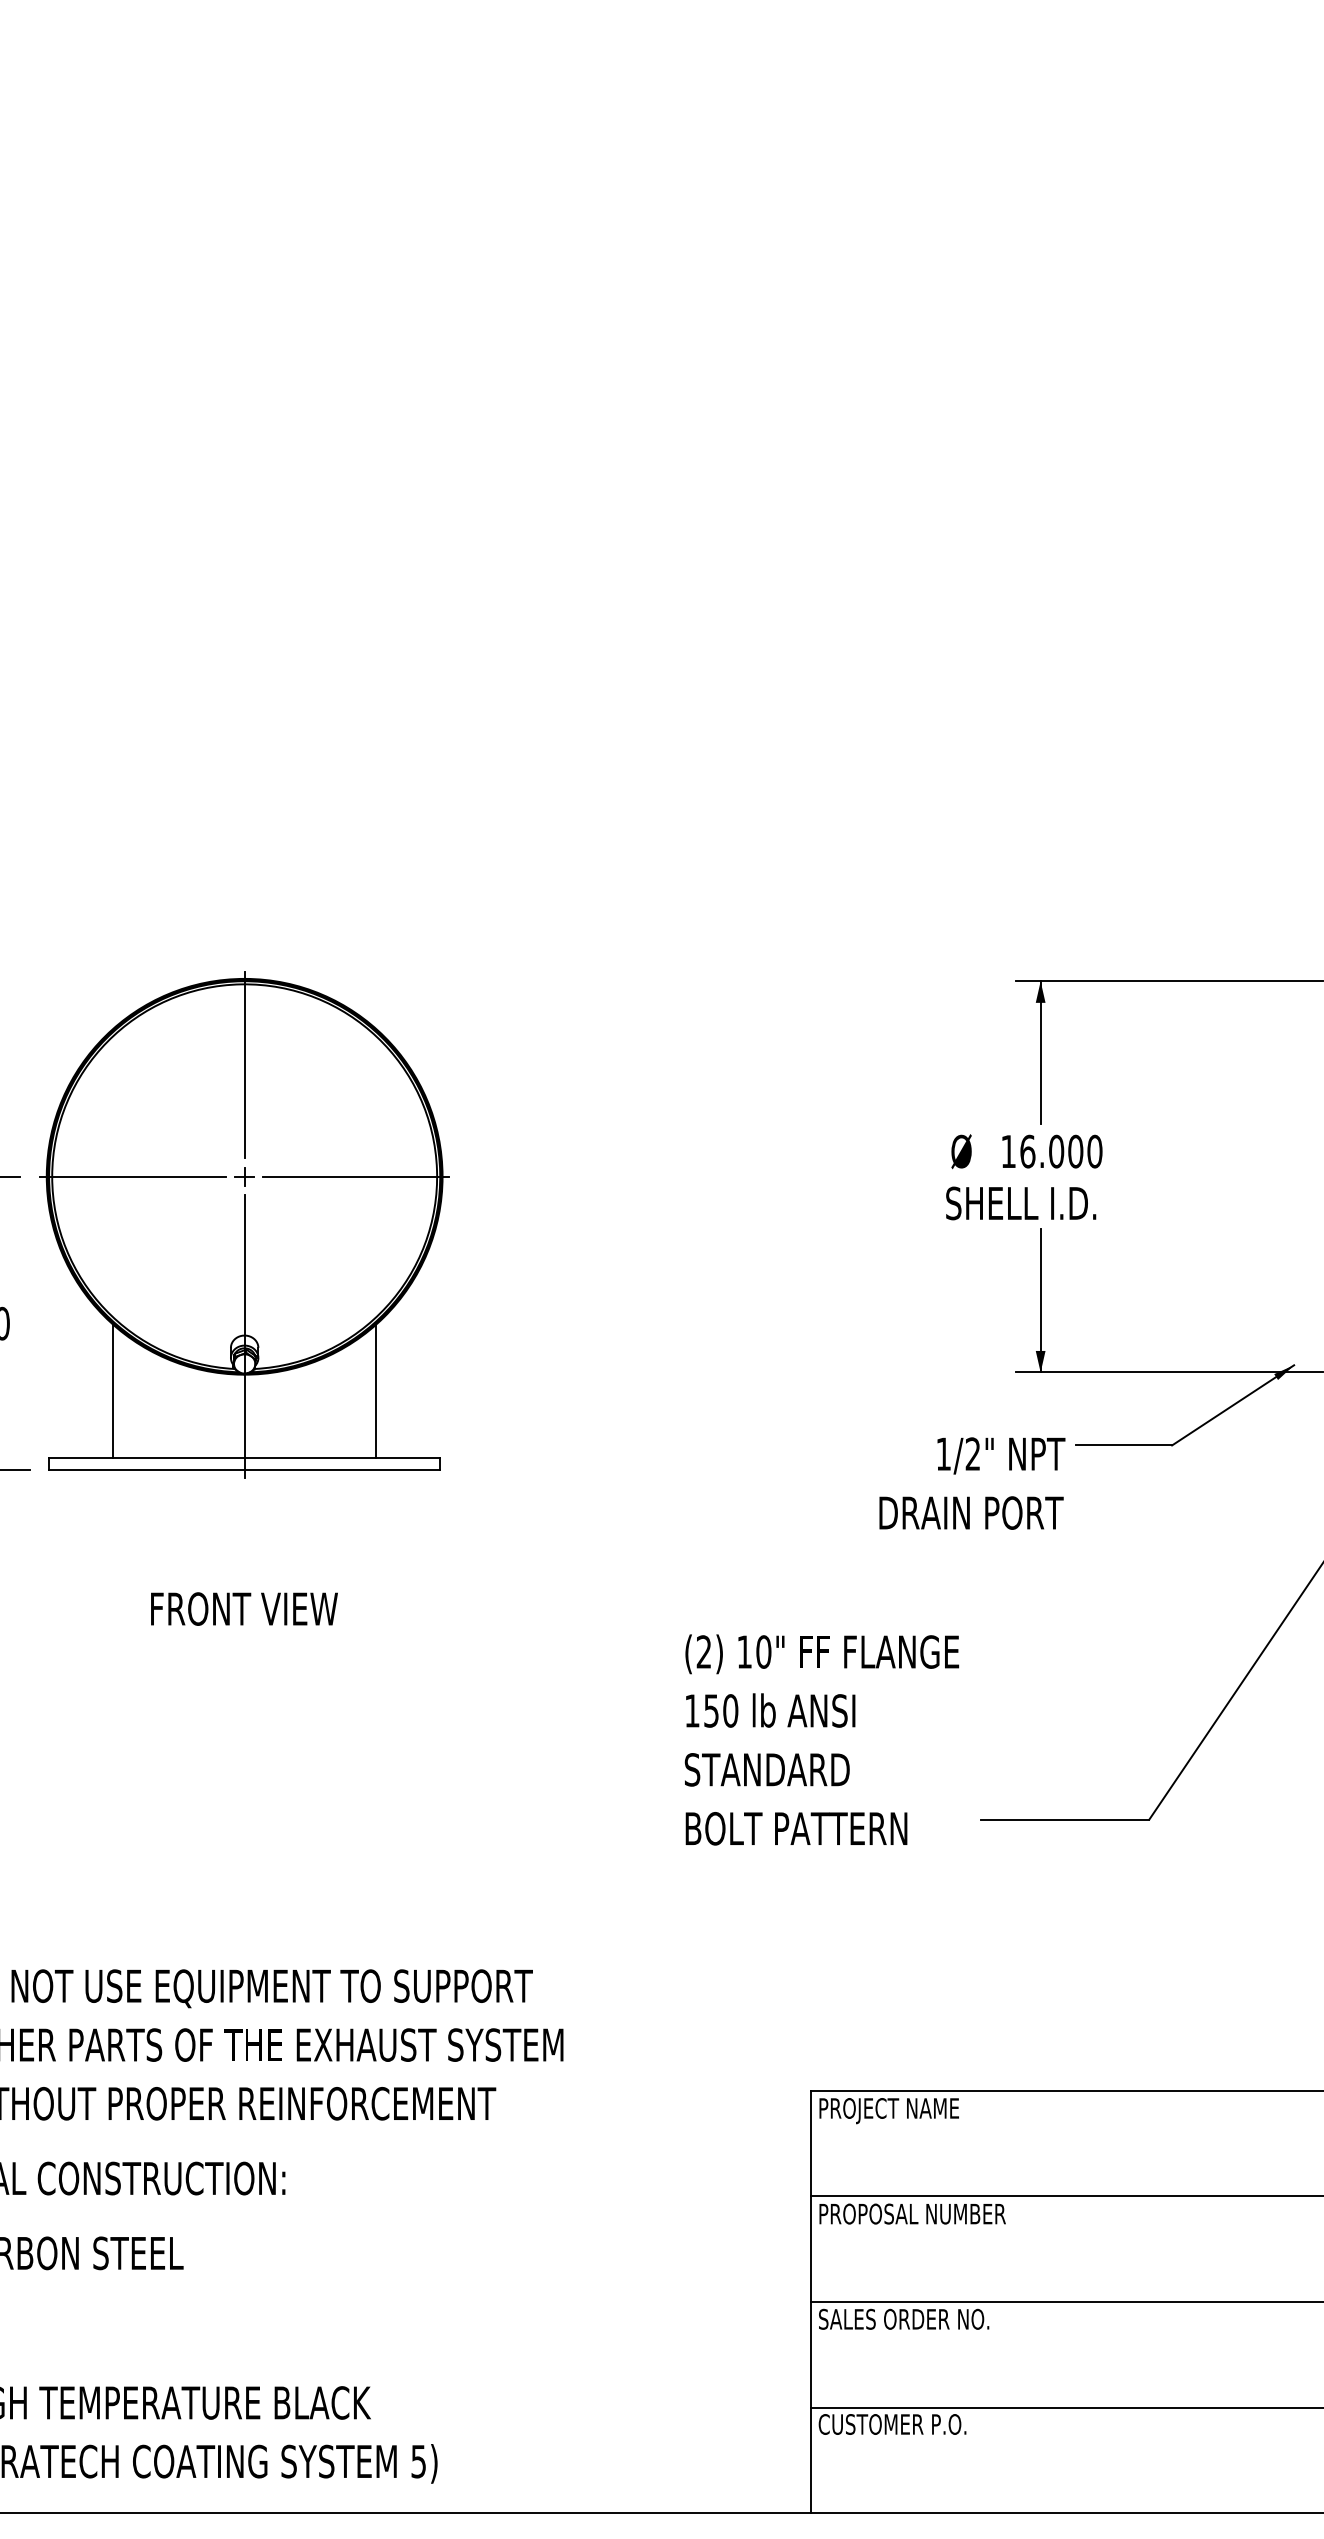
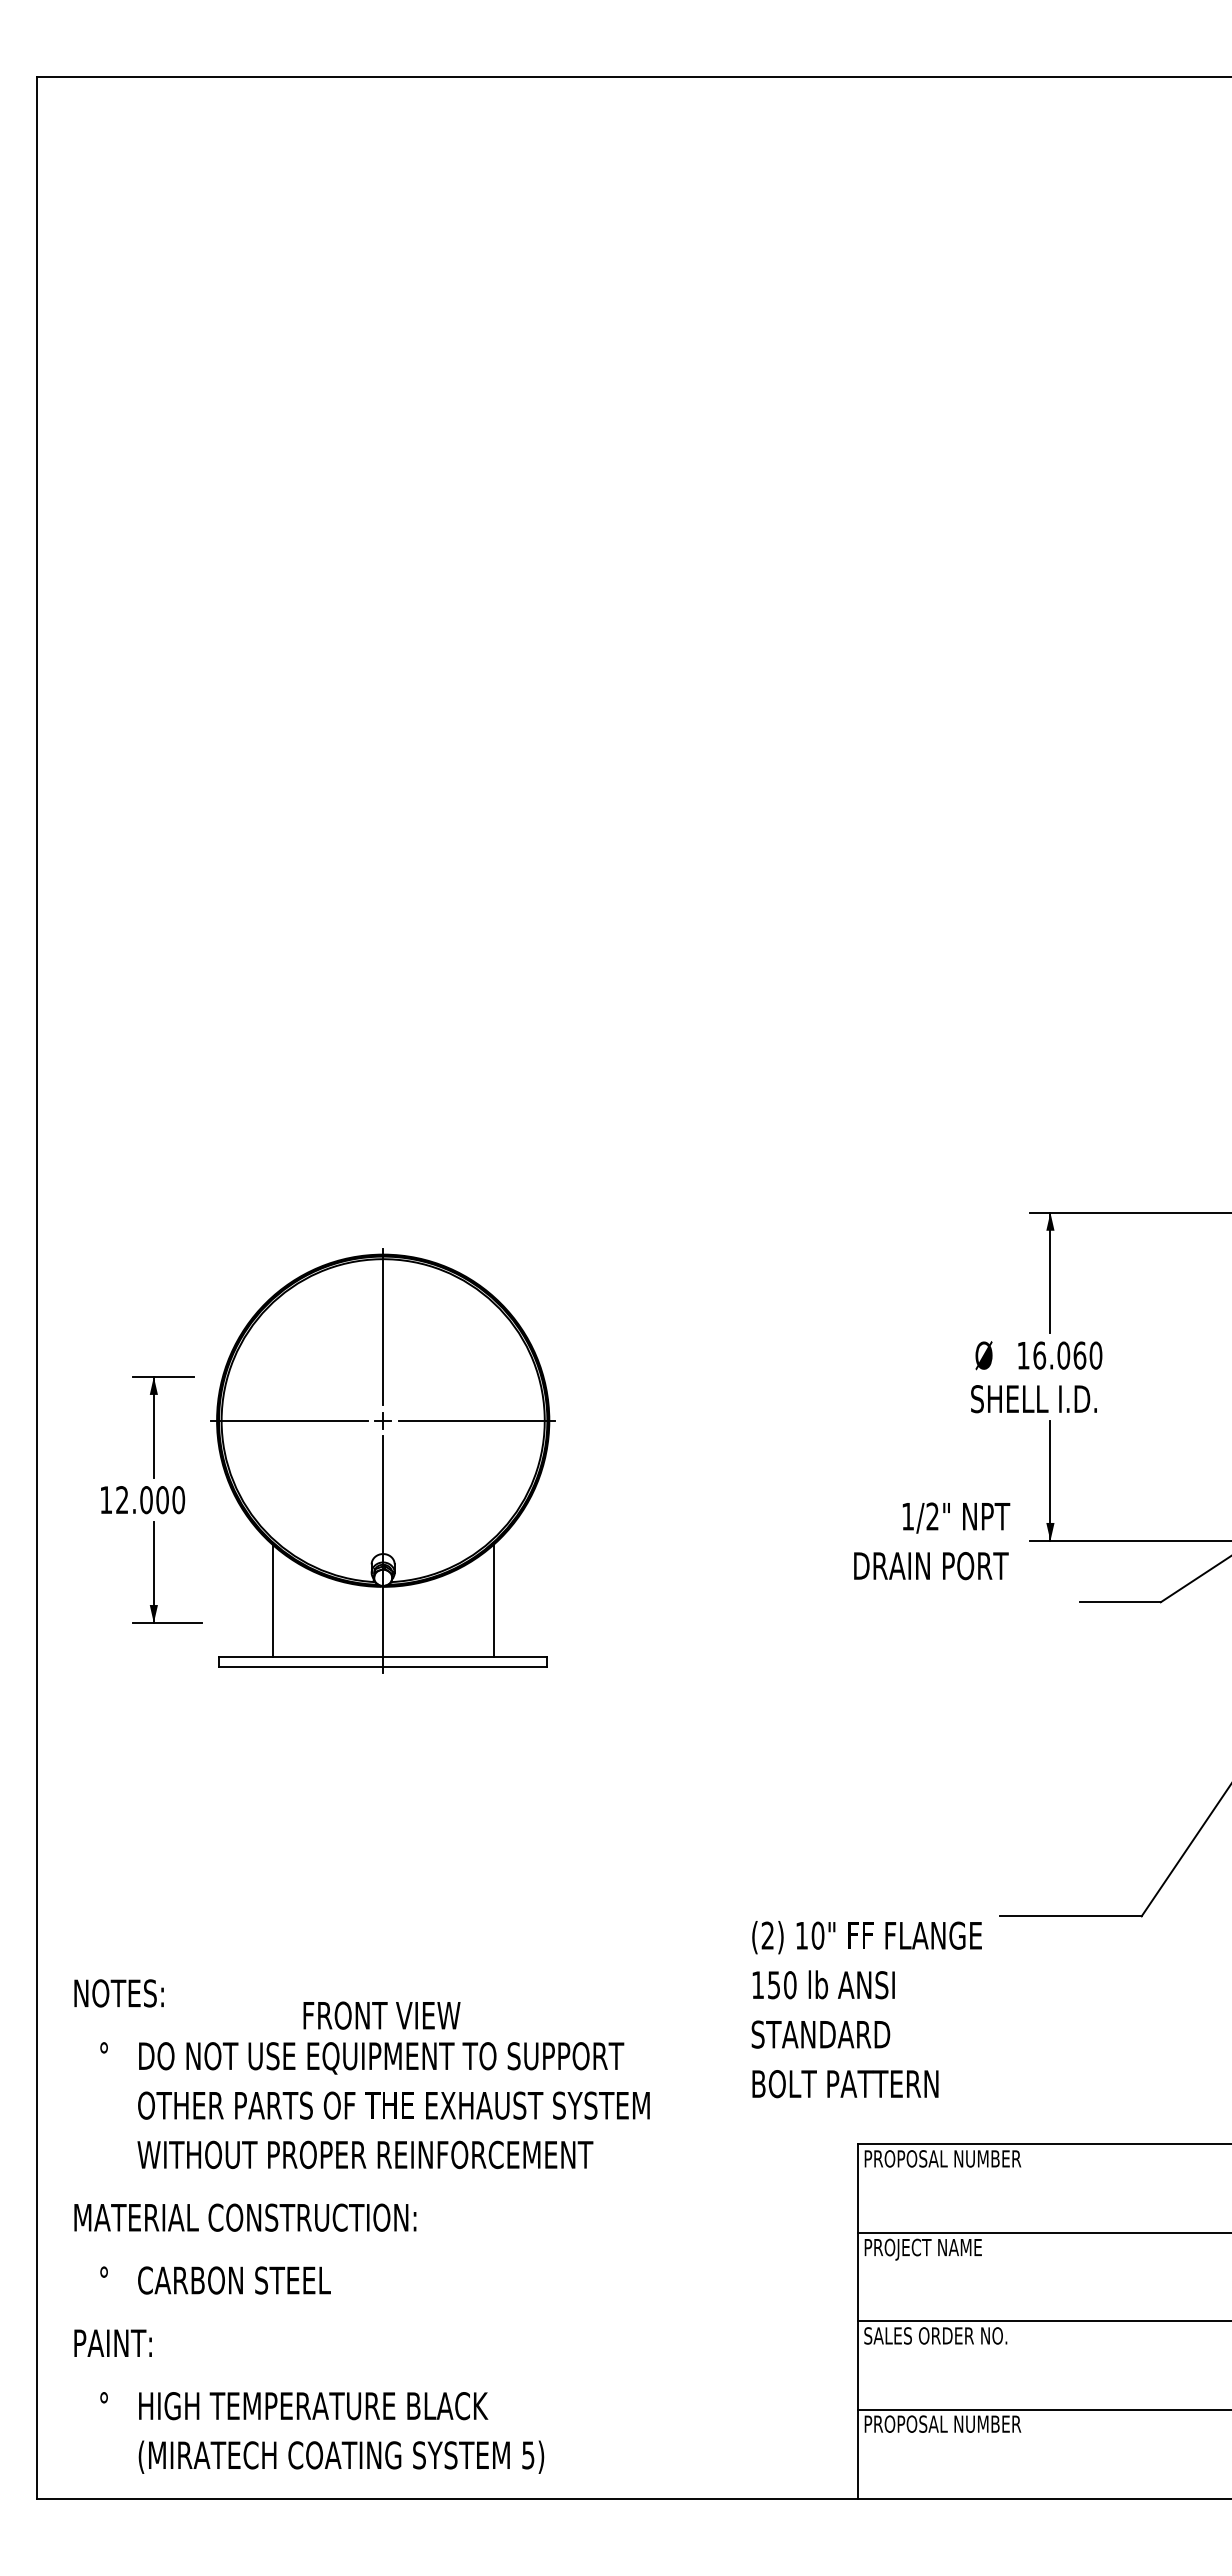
text: (1075, 1151) -> (1079, 1355), 16.000 -> 16.060
part: (243, 1224) -> (382, 1460), moved
text: (972, 1483) -> (932, 1541), moved
text: (243, 1608) -> (381, 2015), moved
text: (821, 1739) -> (866, 2009), moved
text: (931, 2110) -> (958, 2160), PROJECT NAME -> PROPOSAL NUMBER
text: (931, 2216) -> (958, 2249), PROPOSAL NUMBER -> PROJECT NAME
text: (912, 2423) -> (942, 2423), CUSTOMER P.O. -> PROPOSAL NUMBER

